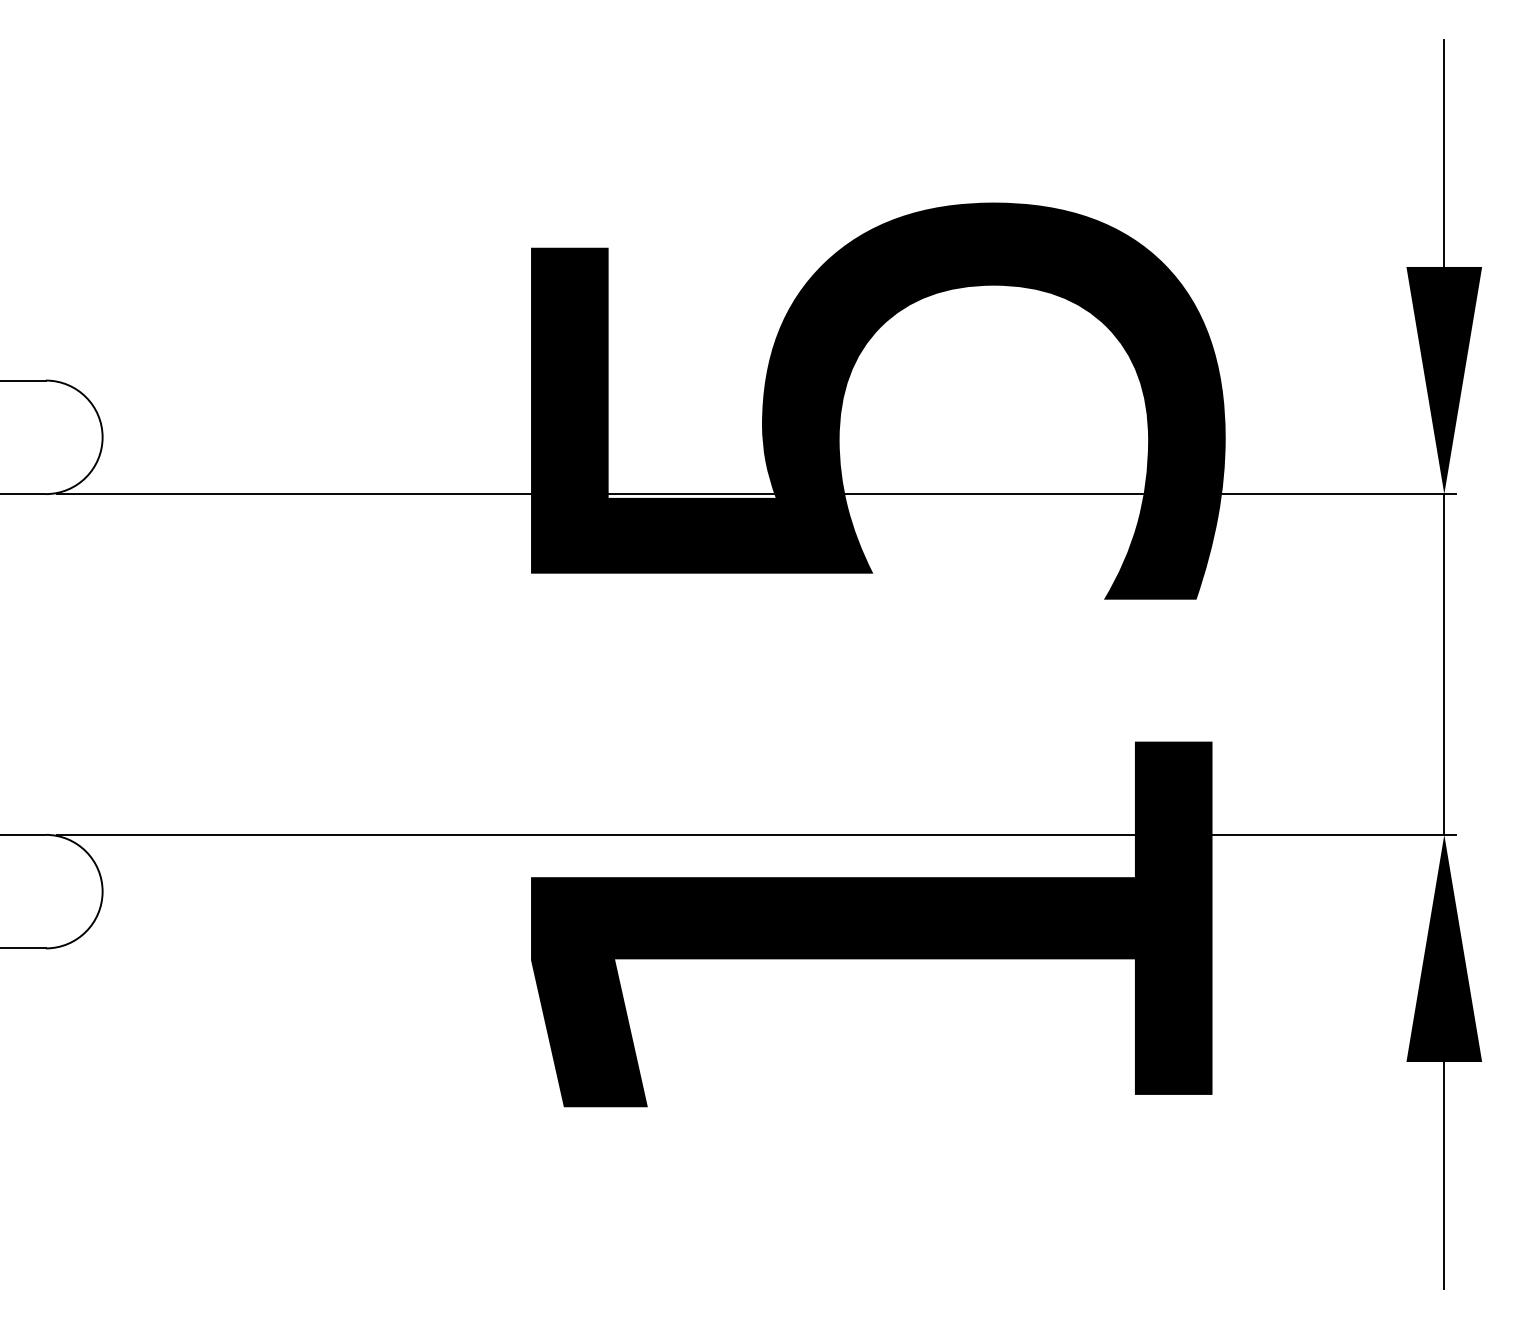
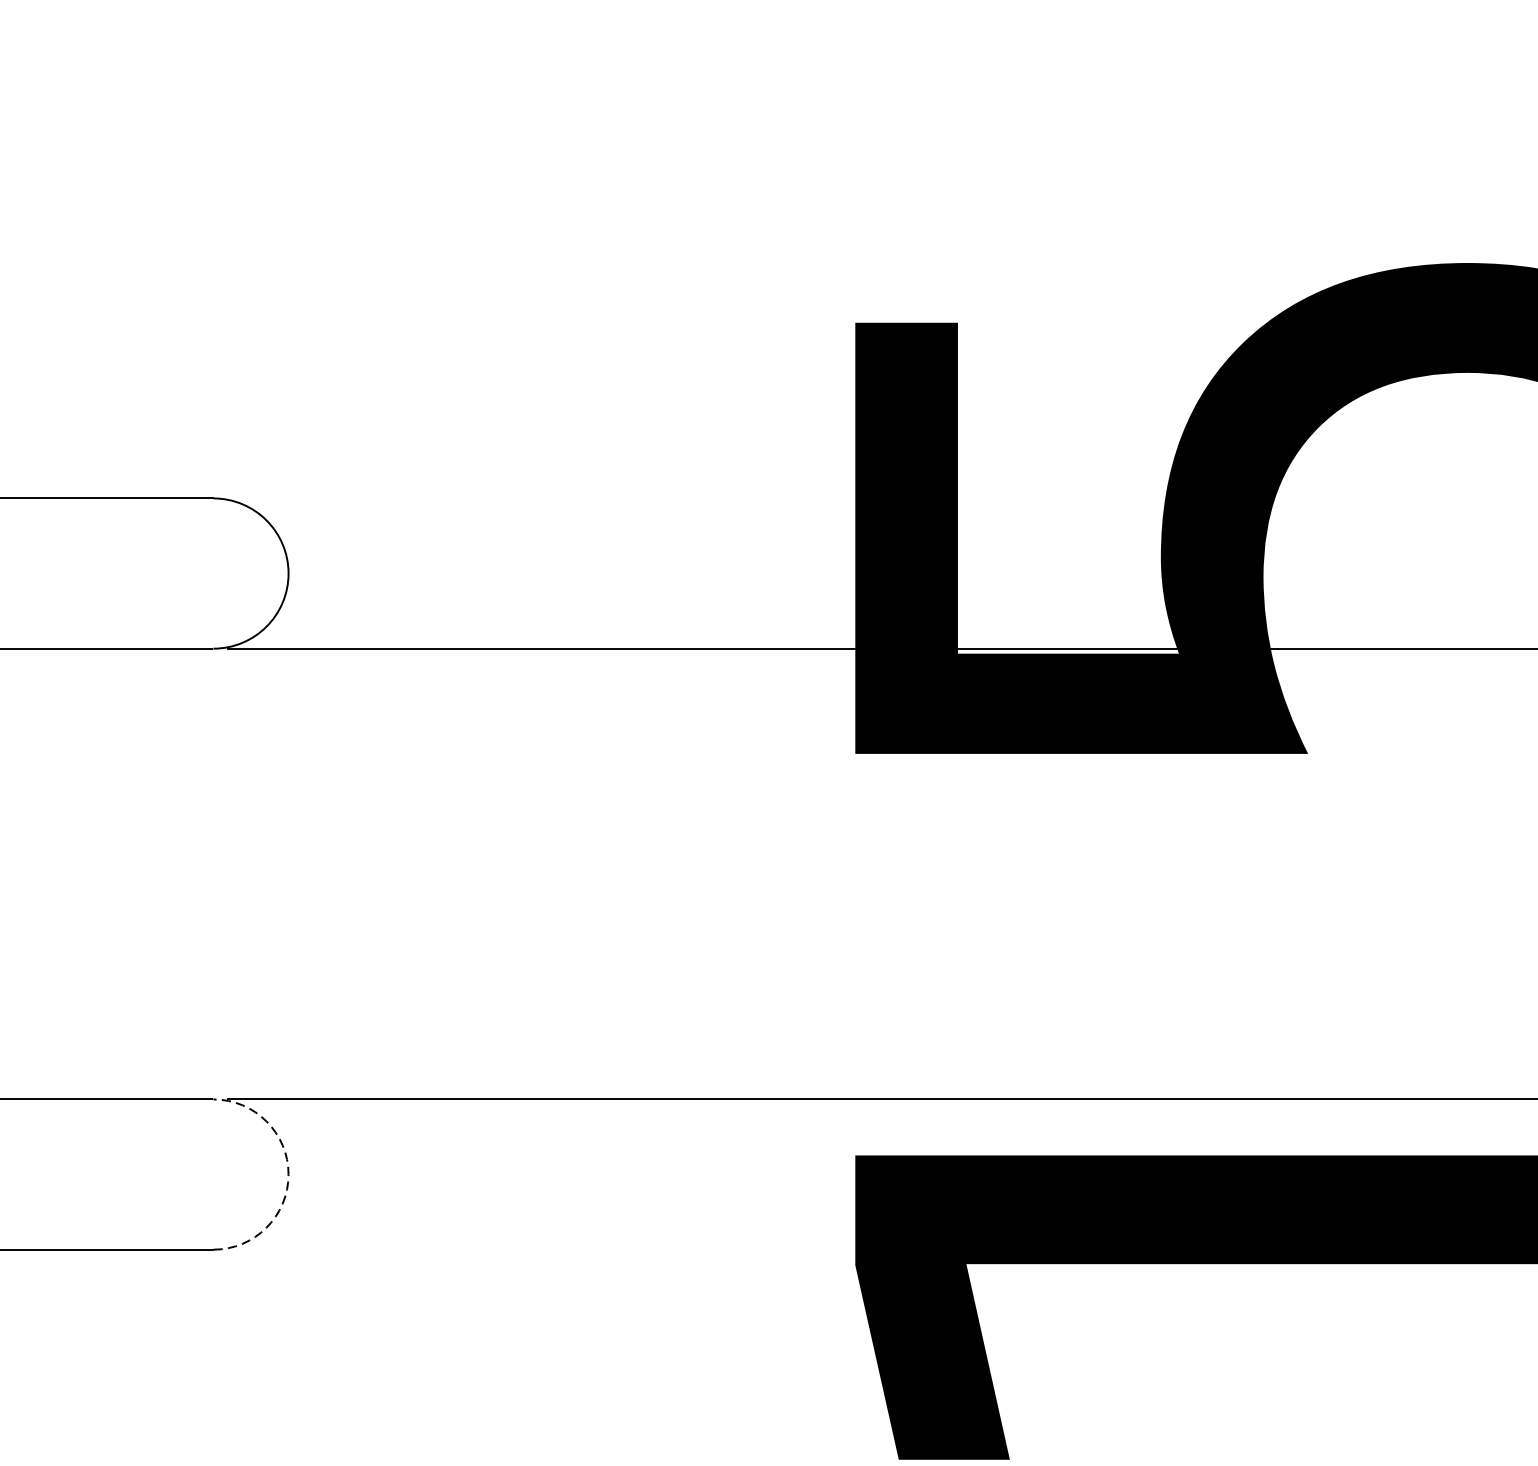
arc: (102, 891) -> (288, 1174), solid -> dashed

